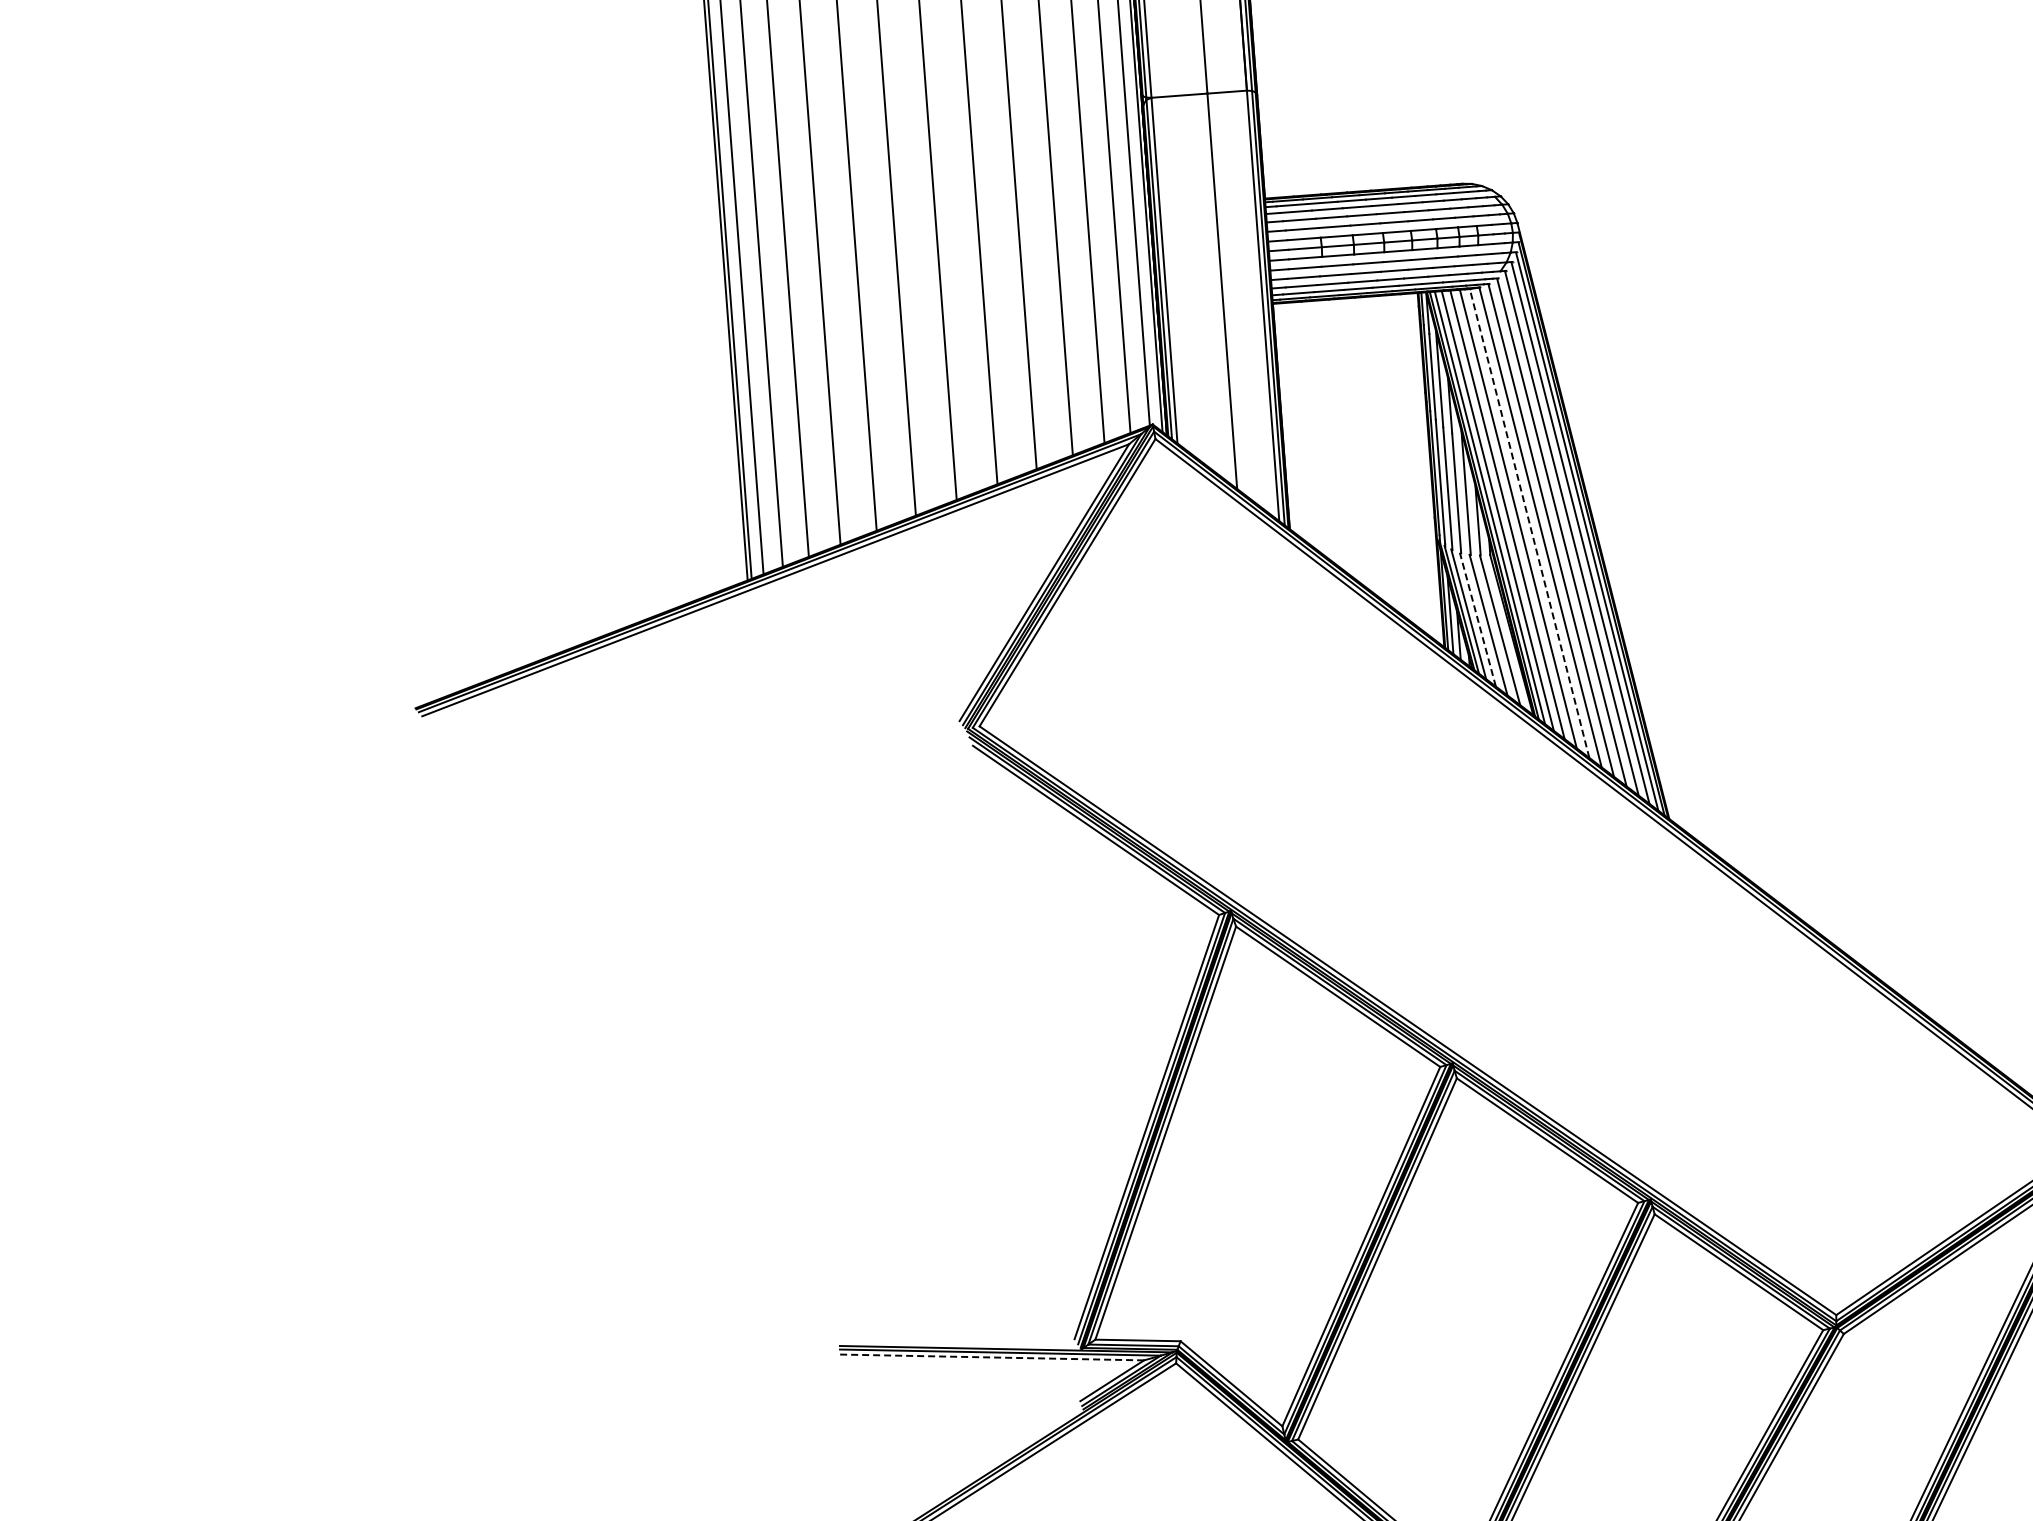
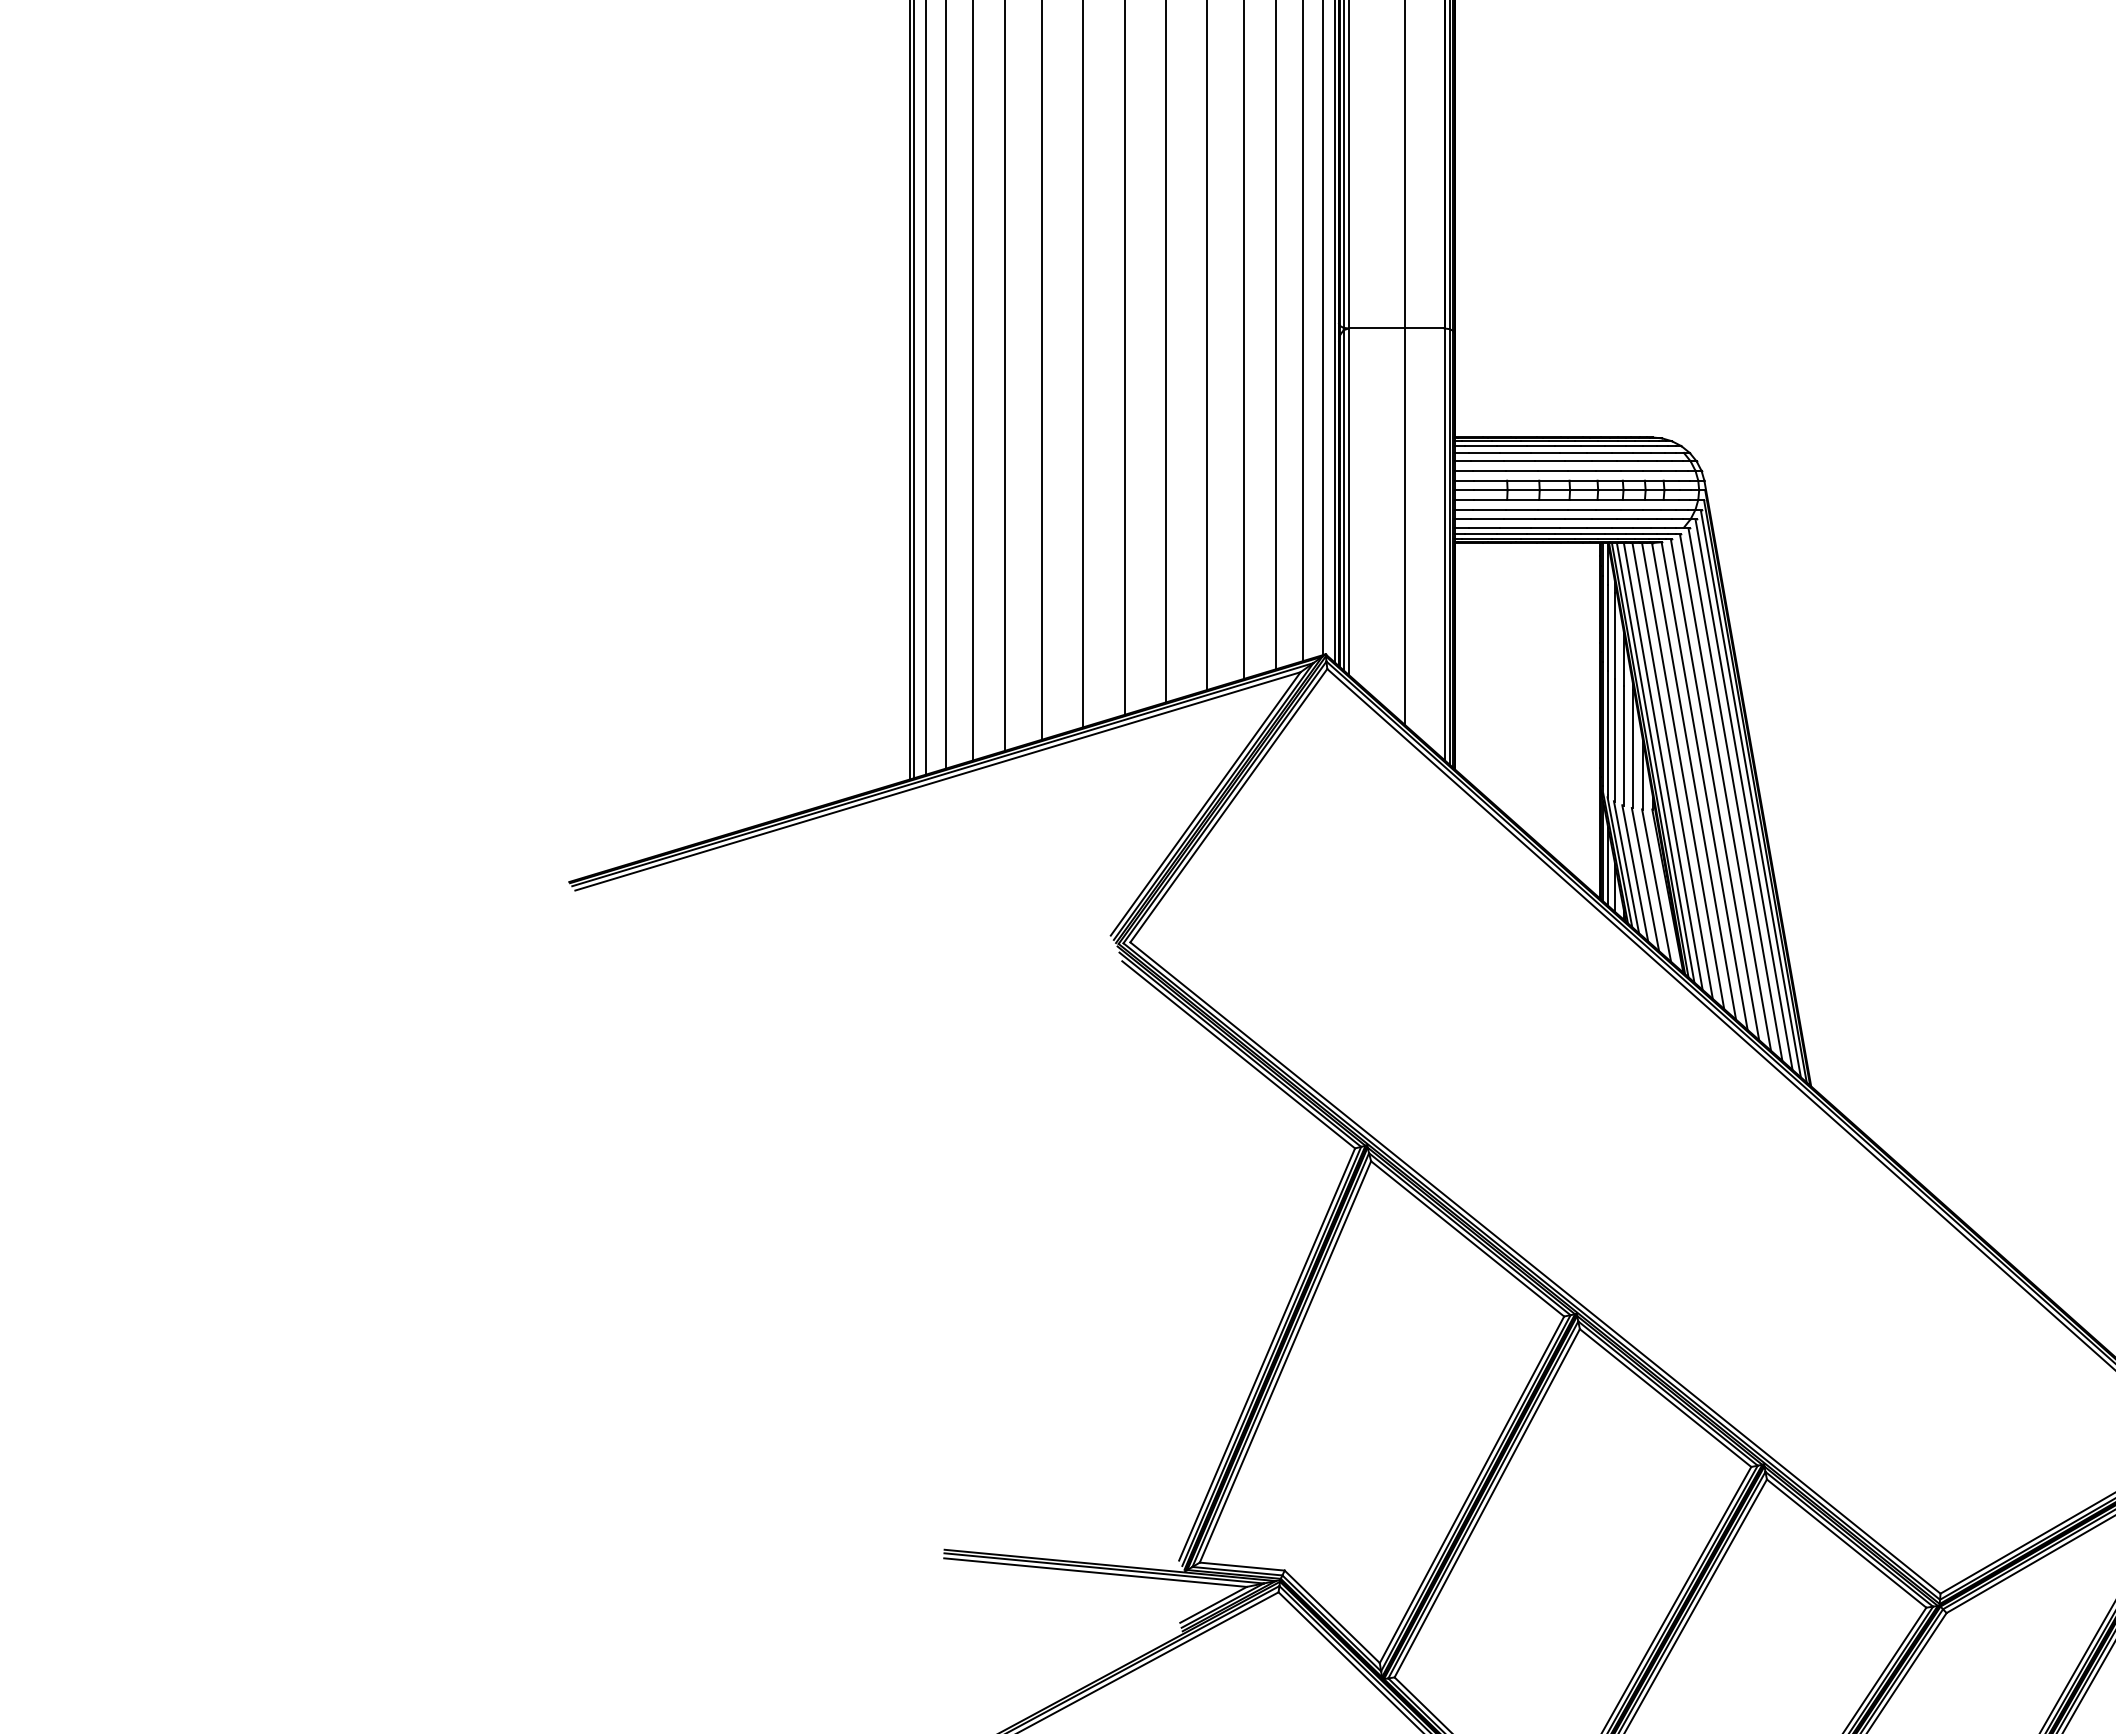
line: (1530, 523) -> (1694, 781), dashed -> solid
line: (1478, 618) -> (1635, 872), dashed -> solid
line: (992, 1357) -> (1095, 1572), dashed -> solid

